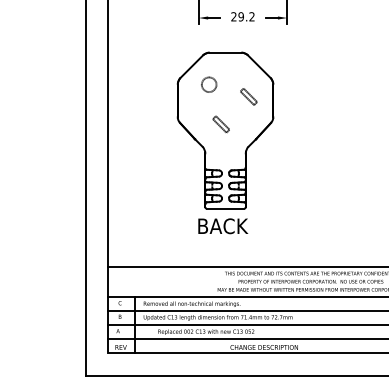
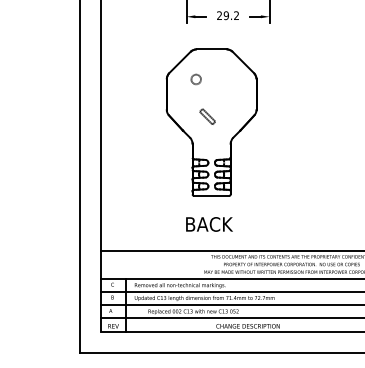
circle: (208, 84) -> (195, 79), size x0.7
part: (248, 96) -> (233, 90), removed
text: (223, 226) -> (209, 224), moved

